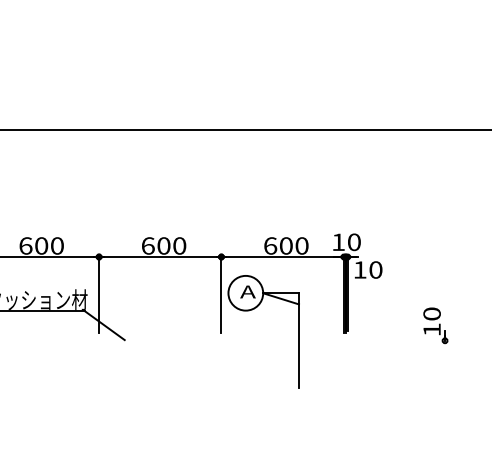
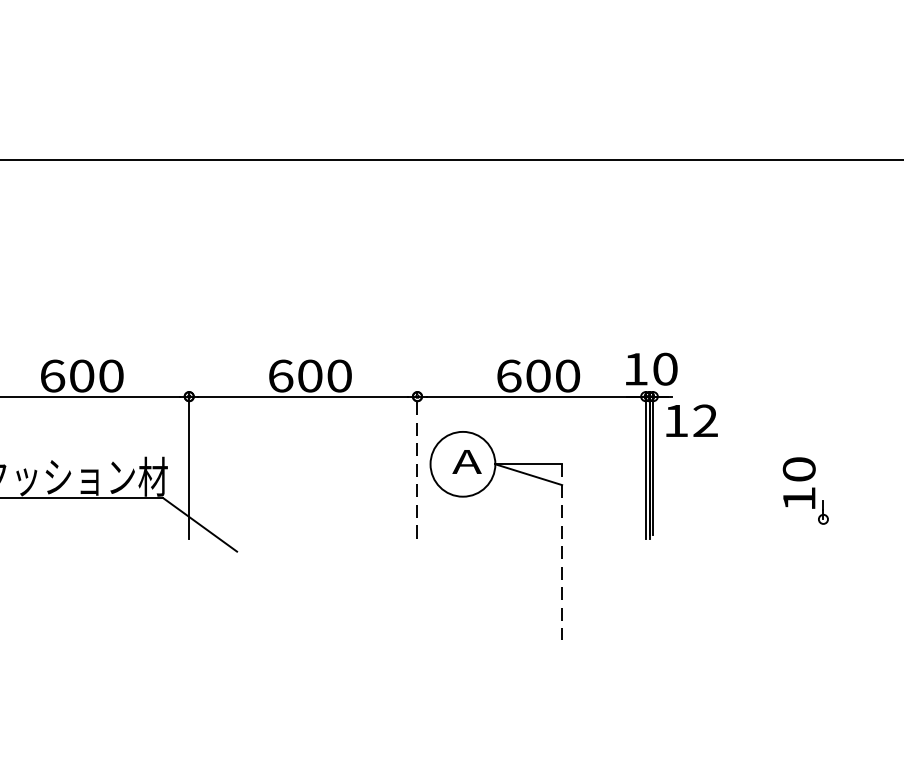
text: (375, 269) -> (704, 419), 10 -> 12
line: (221, 293) -> (417, 464), solid -> dashed
part: (435, 325) -> (805, 490), moved
line: (298, 340) -> (561, 552), solid -> dashed

